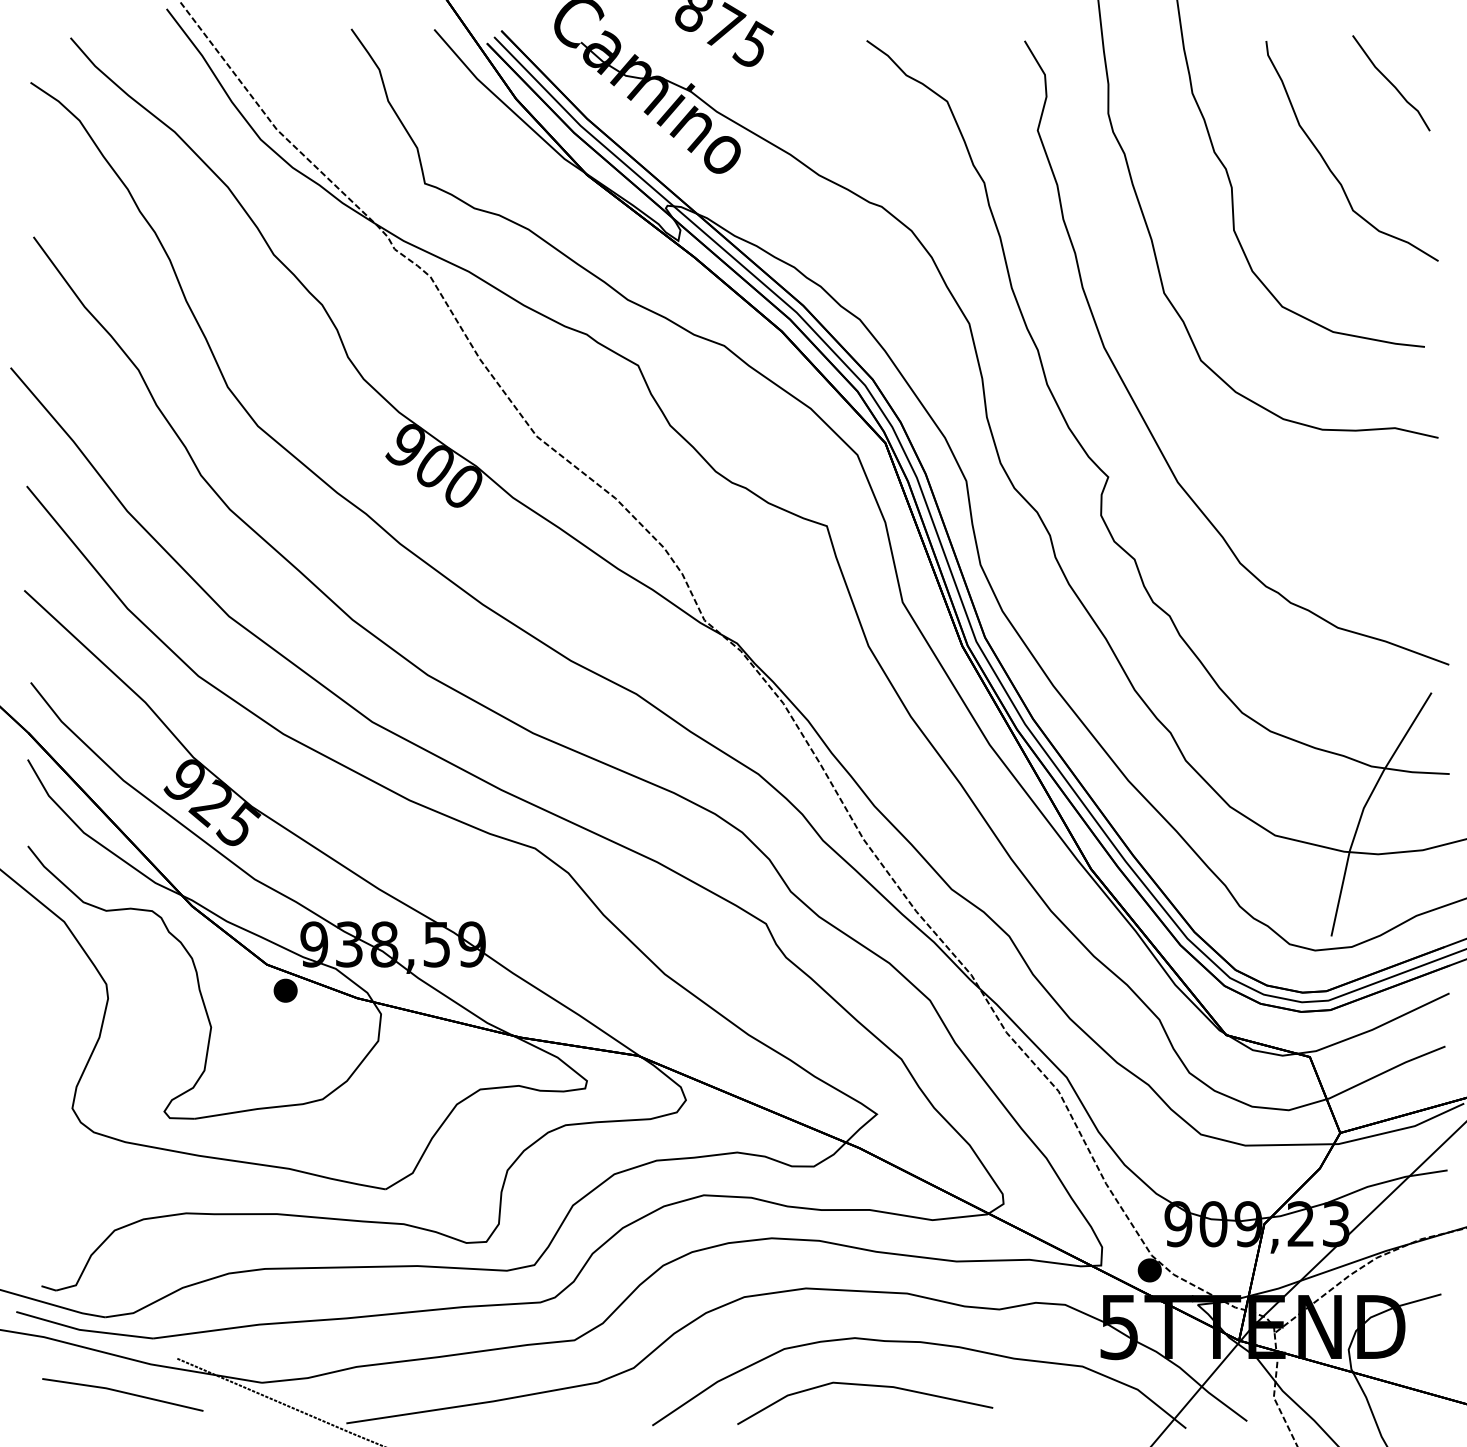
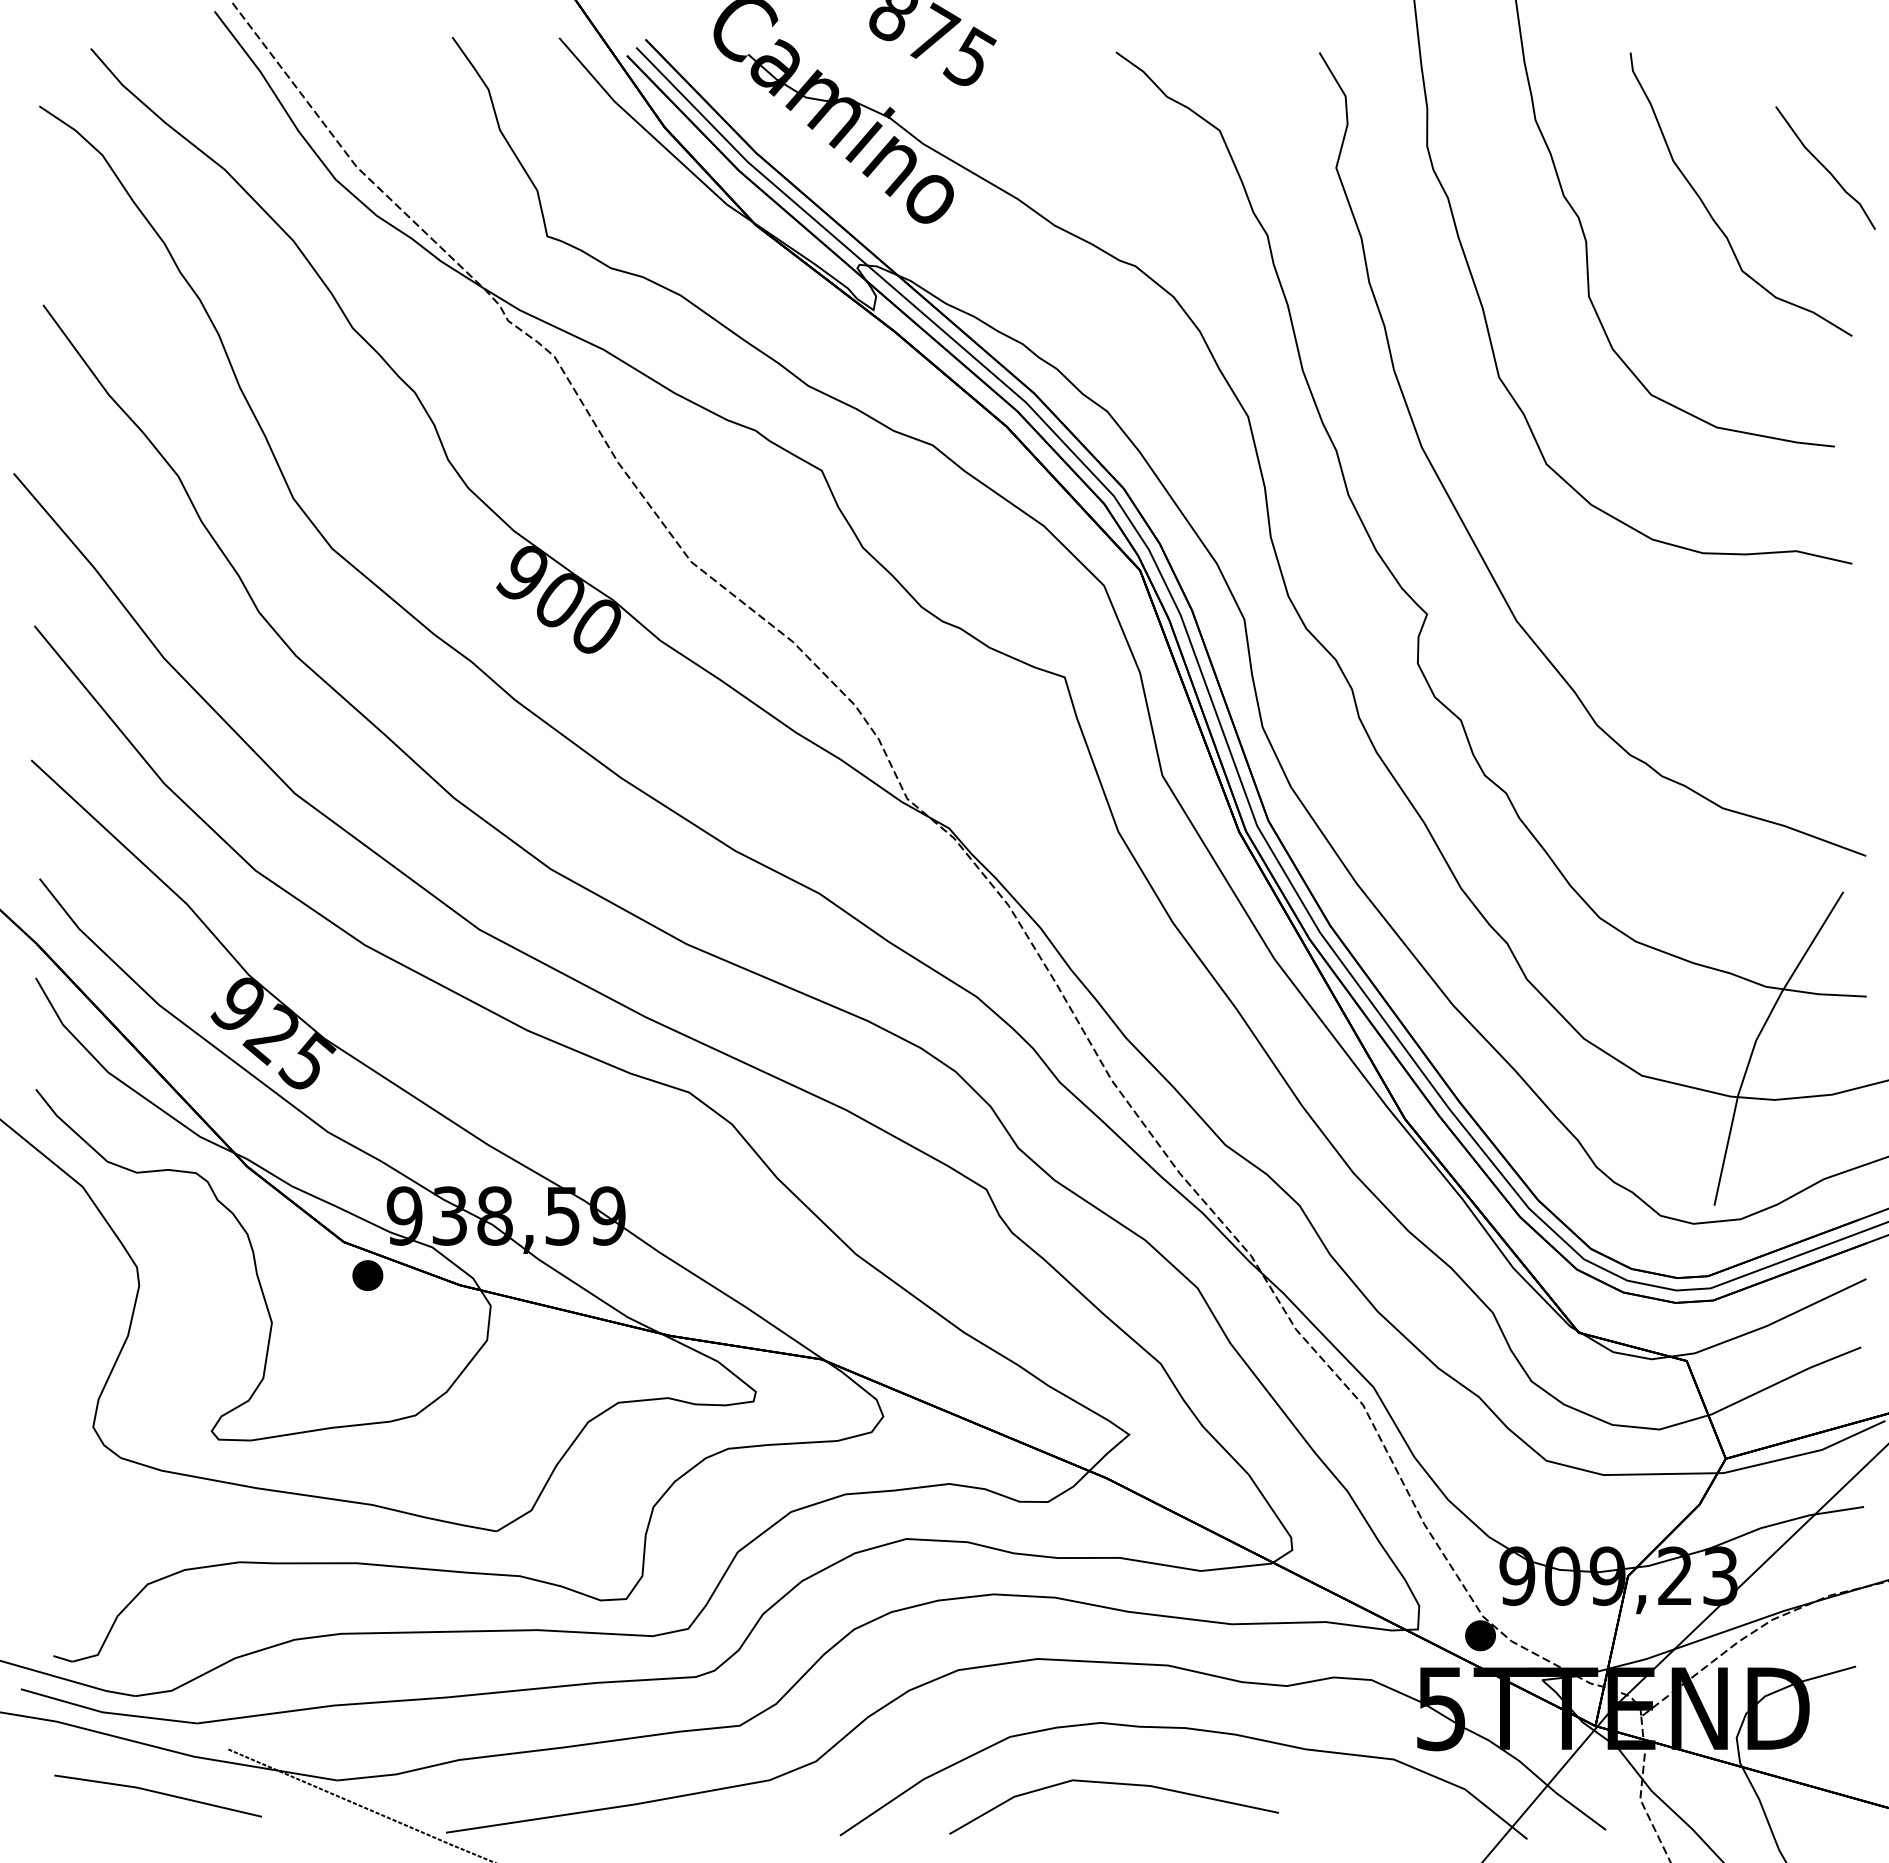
curve: (1391, 82) -> (1825, 167), moved

